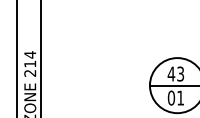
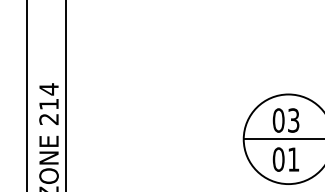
text: (171, 73) -> (278, 119), 43 -> 03

